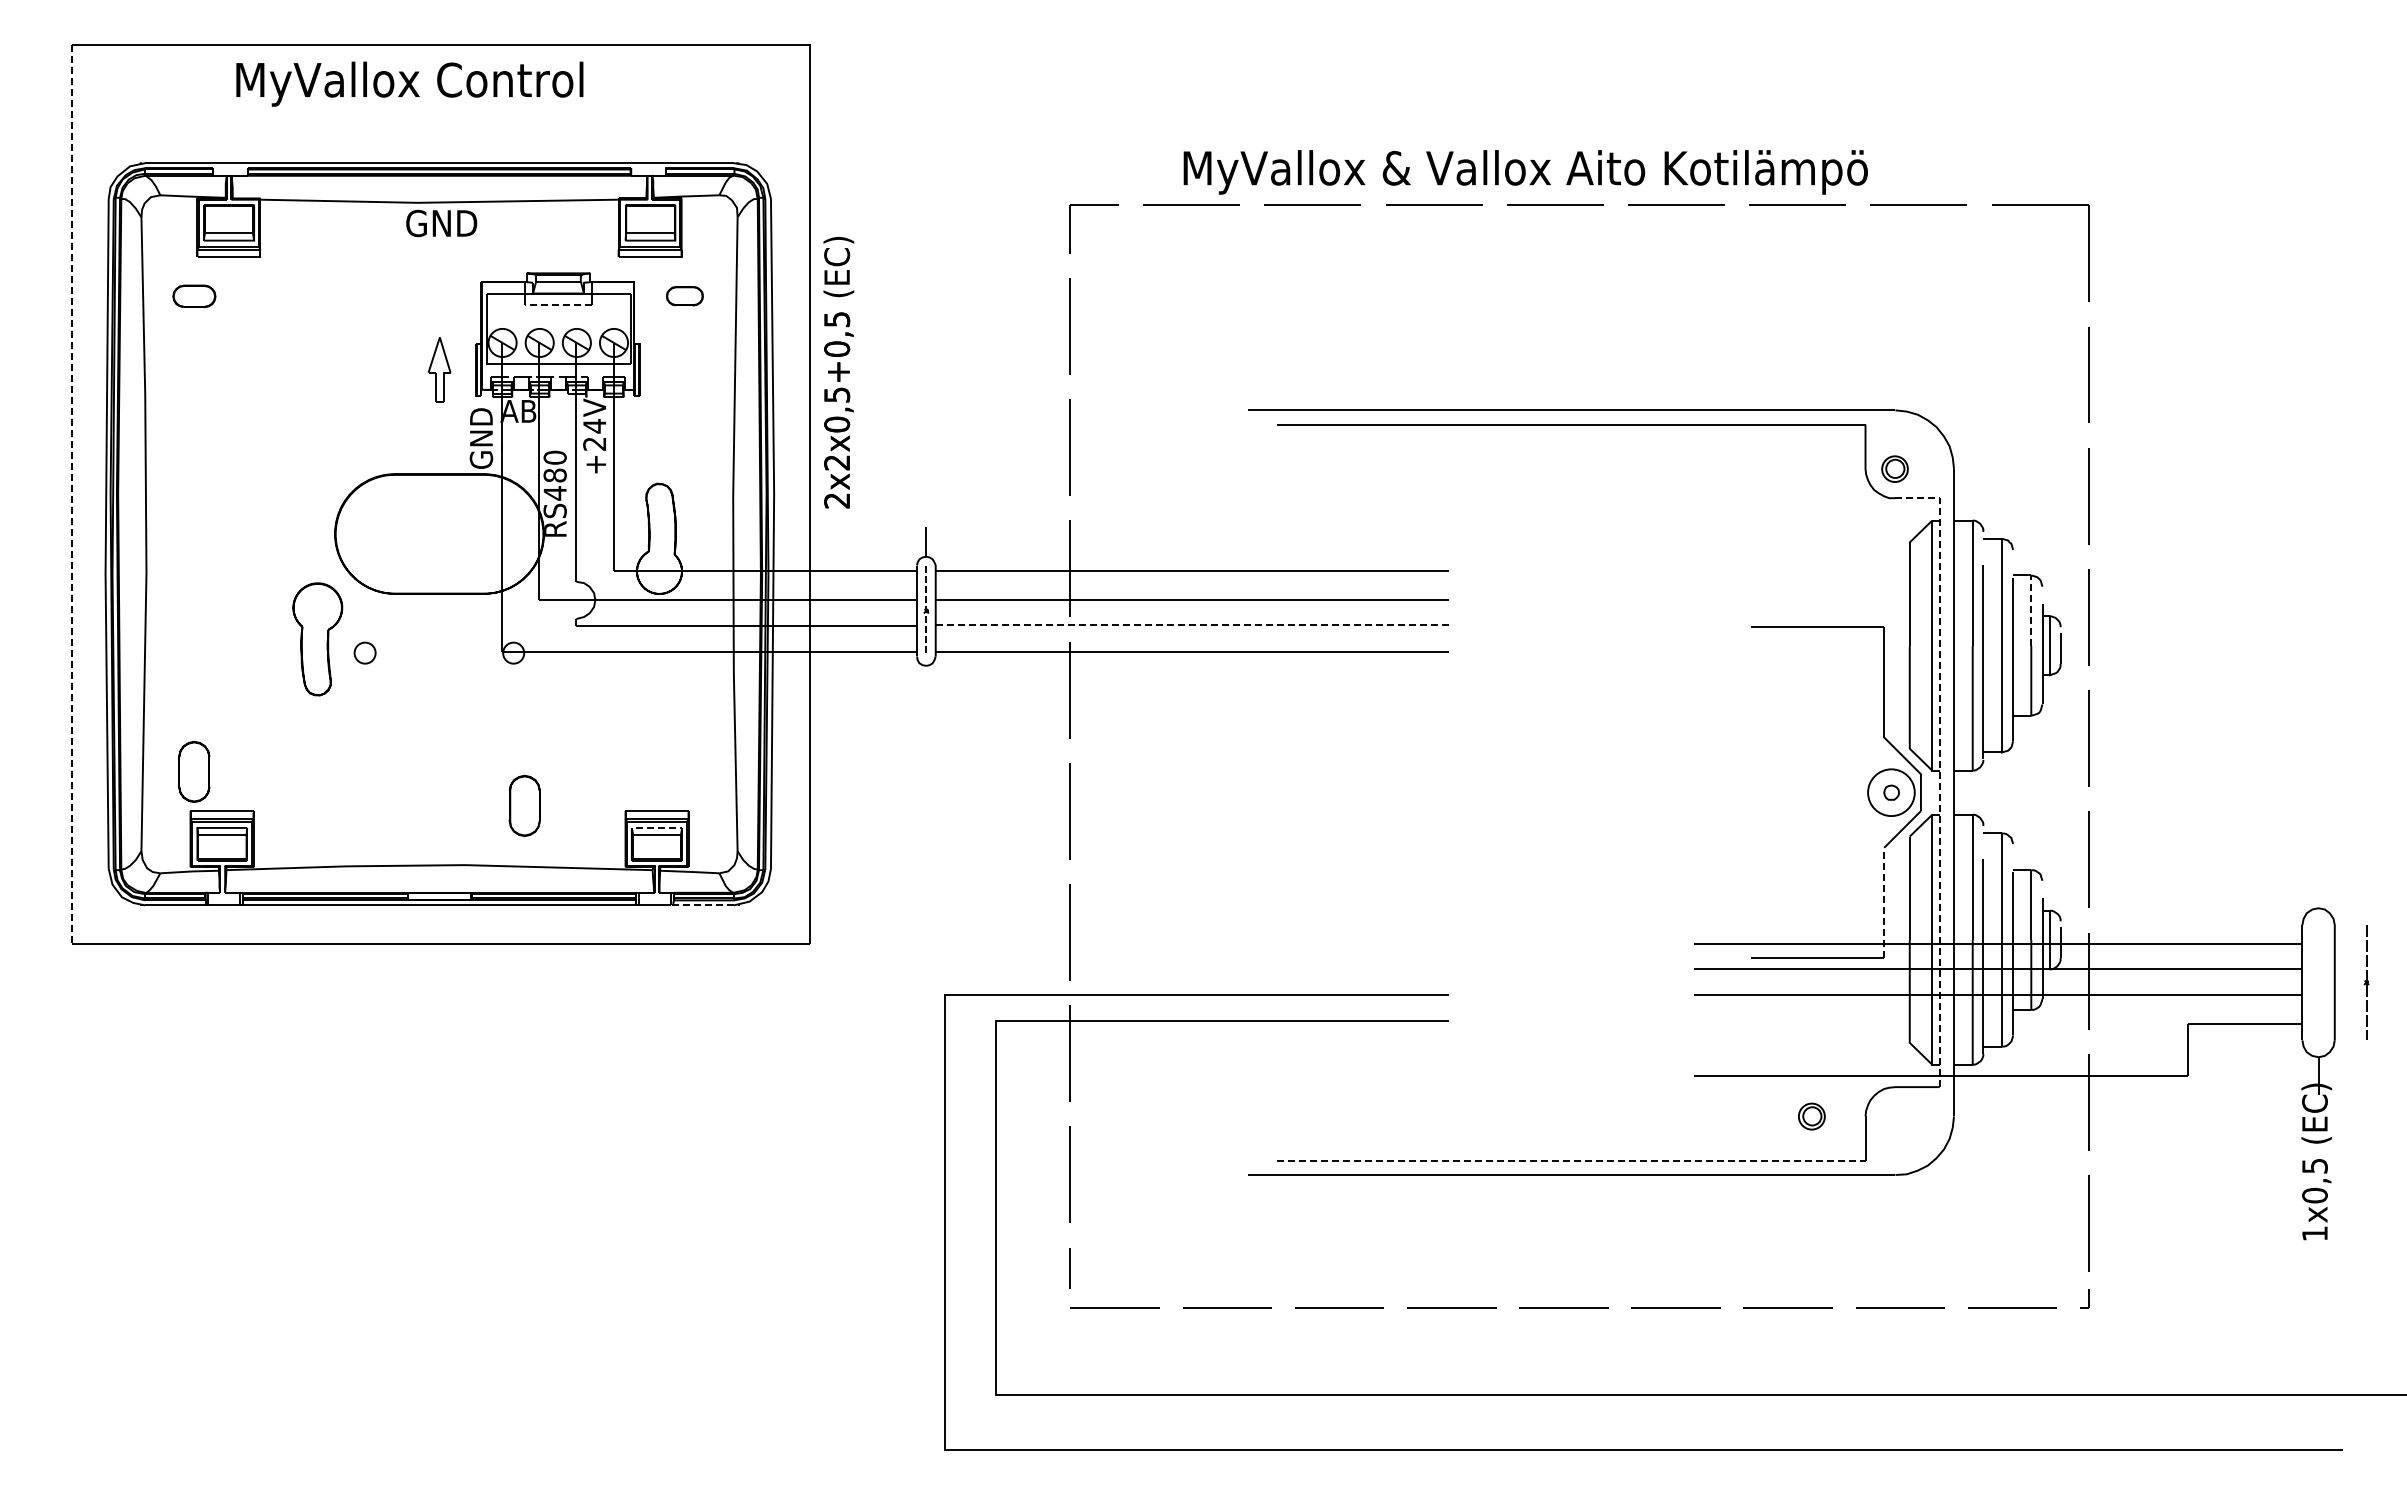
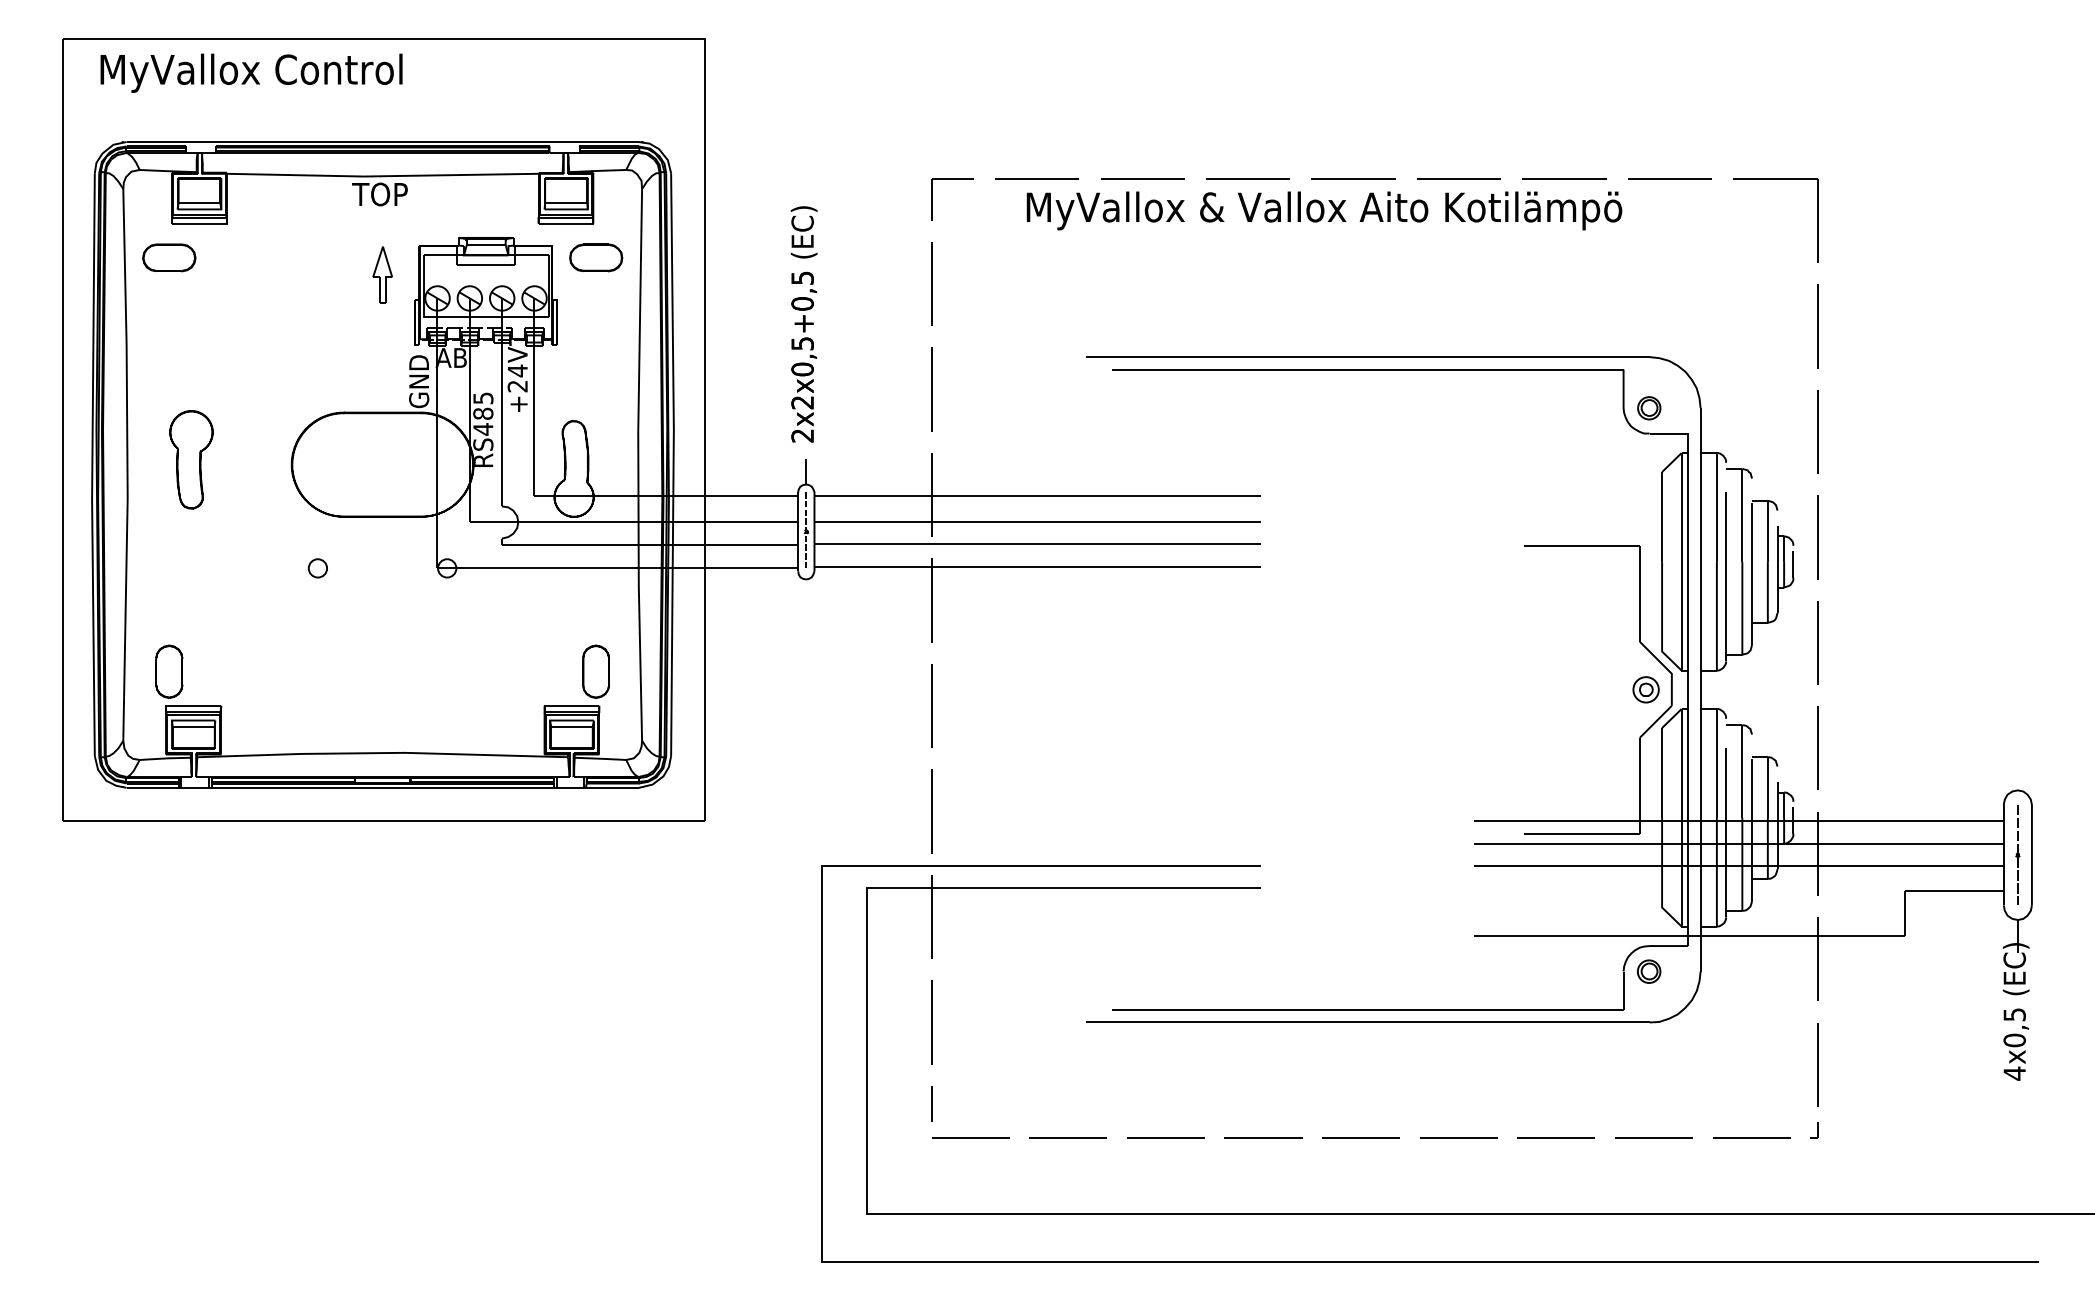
text: (409, 83) -> (251, 72), moved
text: (1525, 172) -> (1324, 211), moved
text: (440, 223) -> (383, 194), GND -> TOP
part: (684, 295) -> (595, 257), size x1.67
part: (194, 296) -> (169, 258), size x1.43
line: (558, 304) -> (486, 265), dashed -> solid
part: (439, 369) -> (382, 274), moved
text: (838, 372) -> (803, 324), moved
text: (554, 457) -> (482, 398), RS480 -> RS485
line: (72, 494) -> (63, 430), dashed -> solid
line: (2031, 610) -> (1768, 531), dashed -> solid
line: (1191, 625) -> (1037, 544), dashed -> solid
part: (317, 639) -> (191, 459), moved
line: (1939, 769) -> (1687, 669), dashed -> solid
circle: (1891, 792) -> (1646, 689), size x0.62
part: (524, 805) -> (595, 671), moved
line: (652, 827) -> (568, 720), dashed -> solid
line: (1884, 902) -> (1640, 785), dashed -> solid
line: (701, 905) -> (610, 787), dashed -> solid
part: (2366, 982) -> (2017, 854), moved
part: (1811, 1116) -> (1648, 971), moved
line: (1571, 1160) -> (1367, 1009), dashed -> solid
text: (2314, 1233) -> (2014, 1073), 1x0,5 -> 4x0,5

